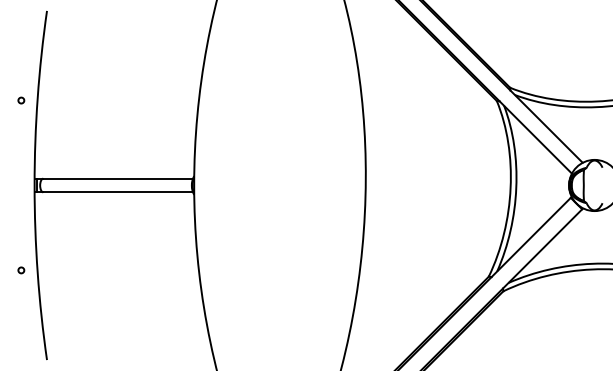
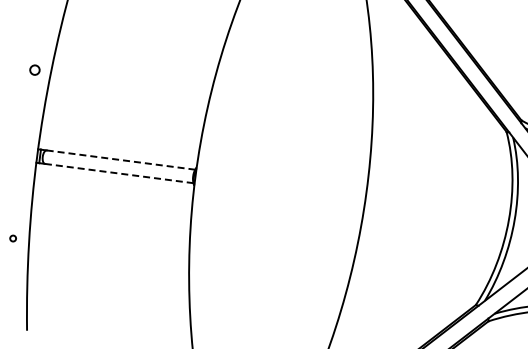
circle: (21, 100) -> (35, 70), size x1.6
line: (118, 178) -> (121, 159), solid -> dashed
line: (118, 192) -> (119, 173), solid -> dashed

